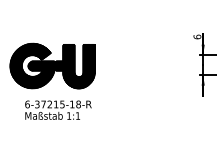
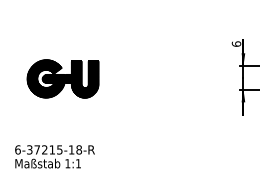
part: (52, 65) -> (62, 78), size x0.7
text: (58, 109) -> (54, 156), moved

